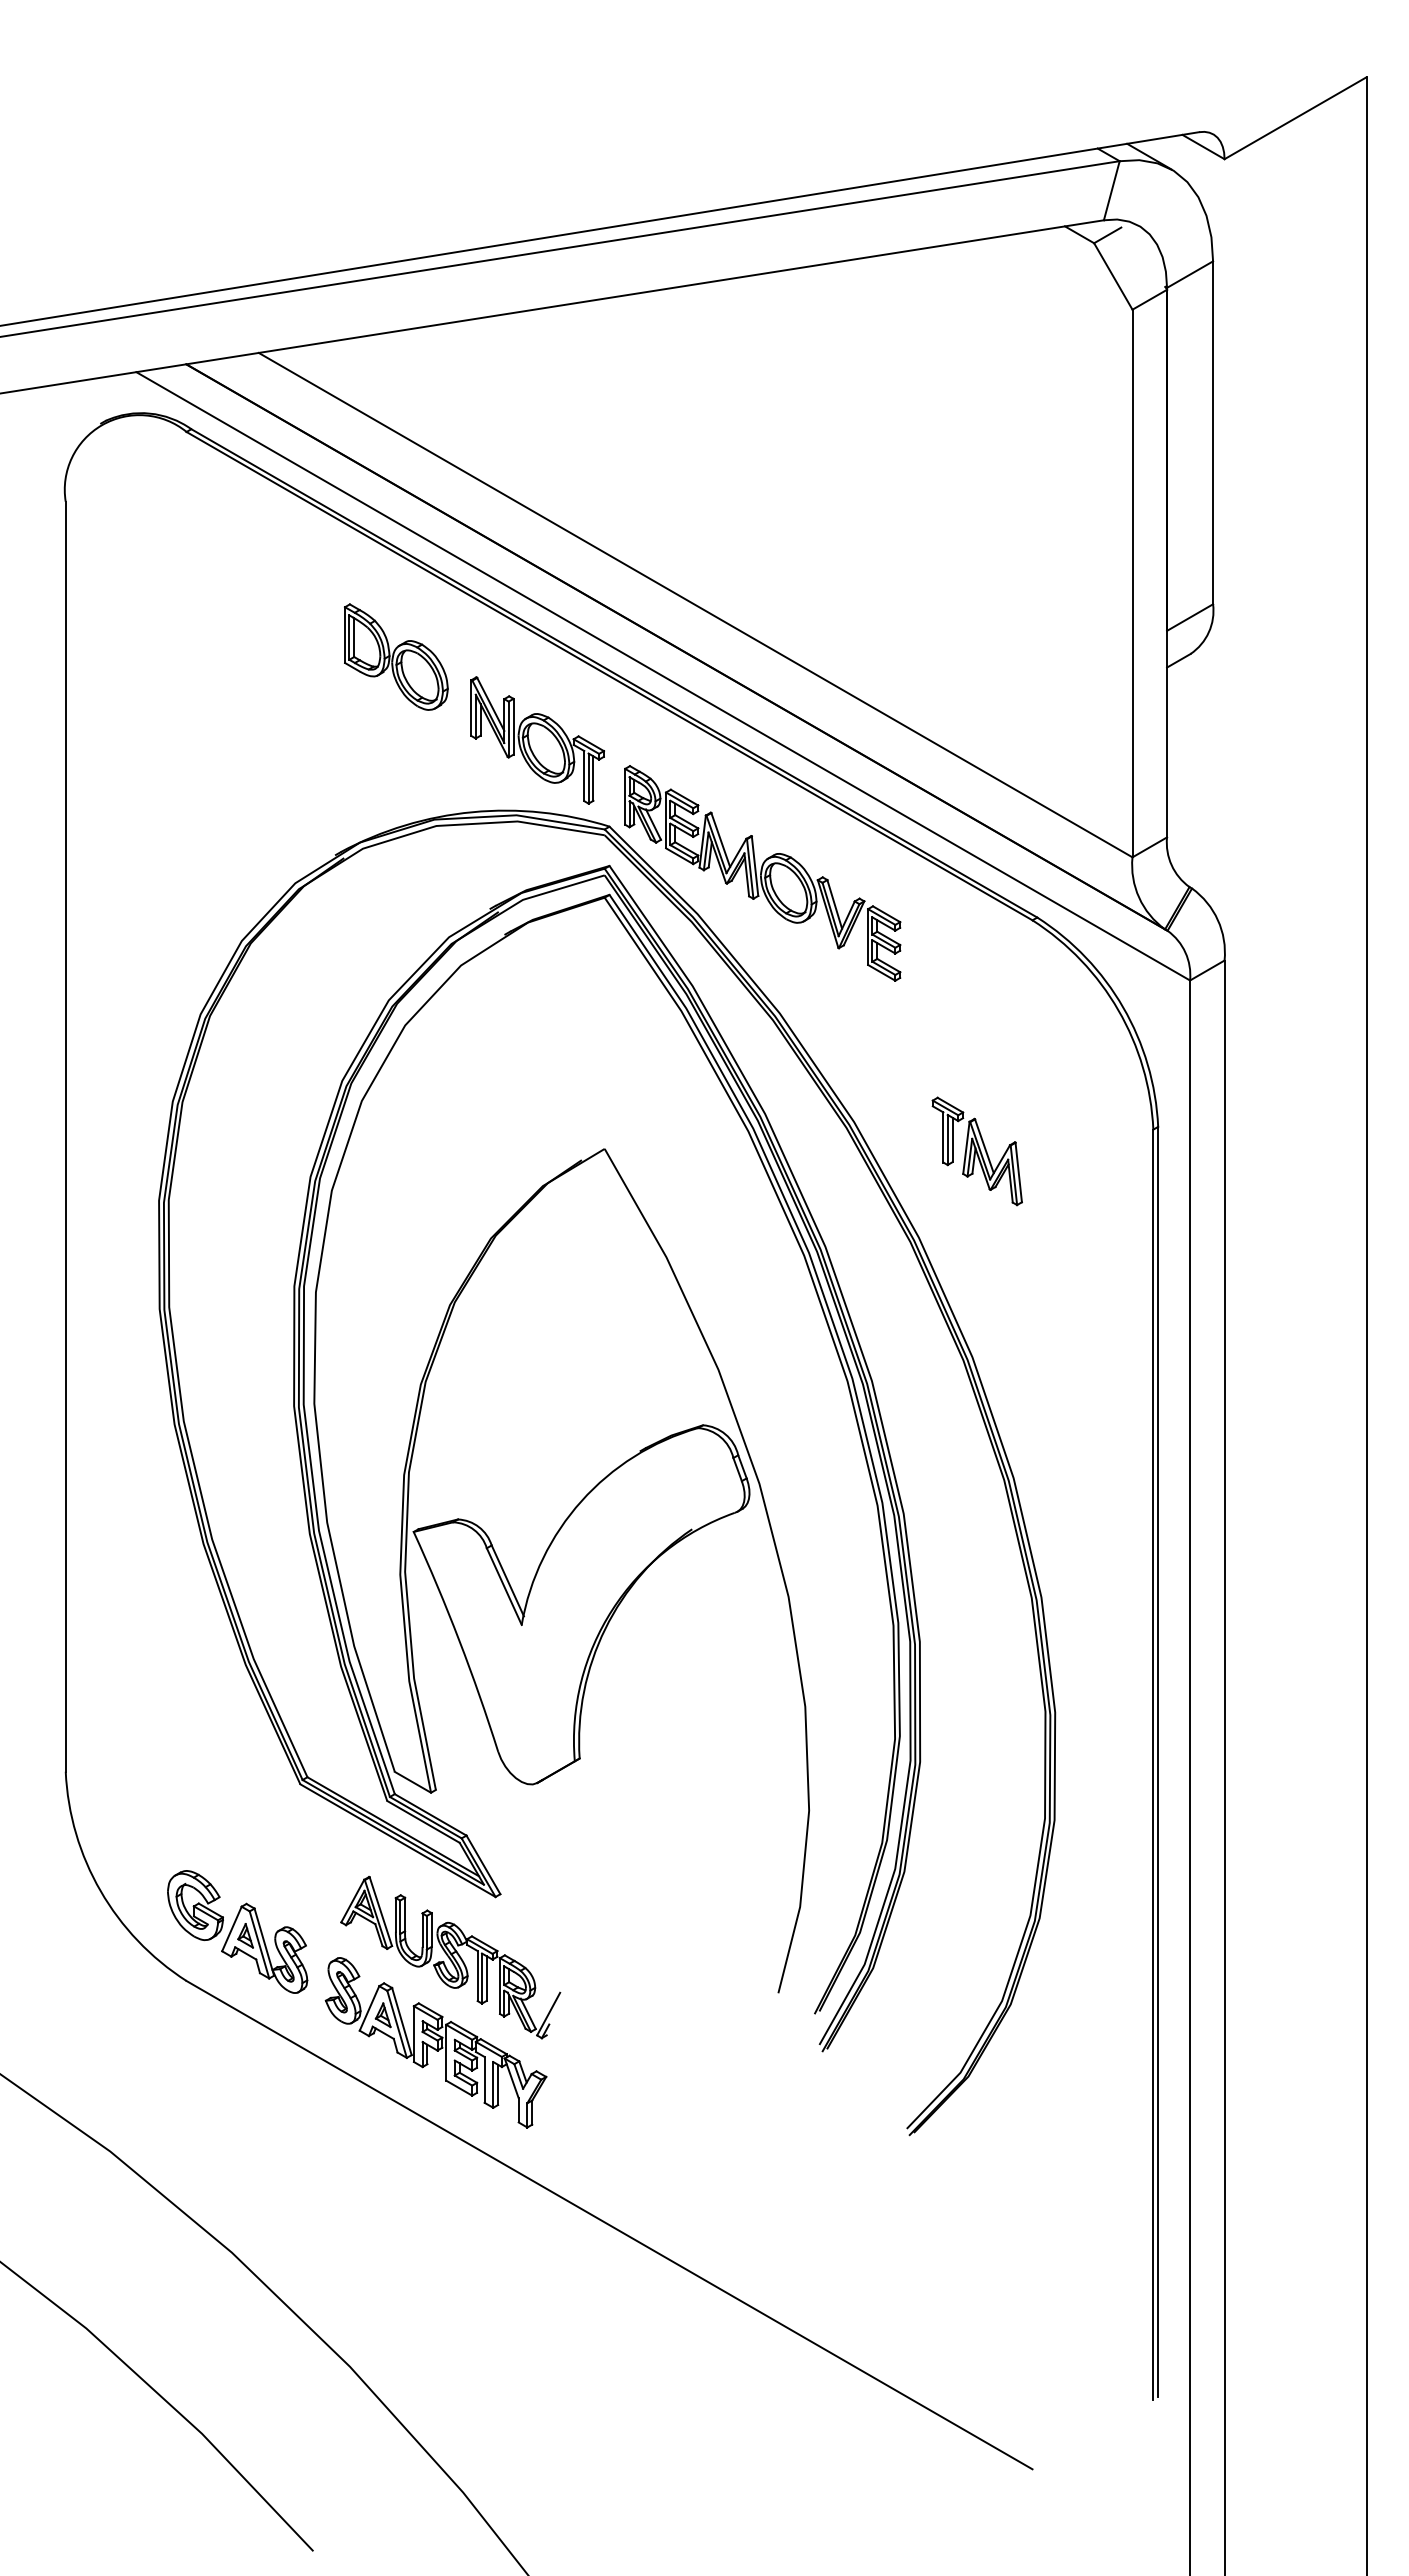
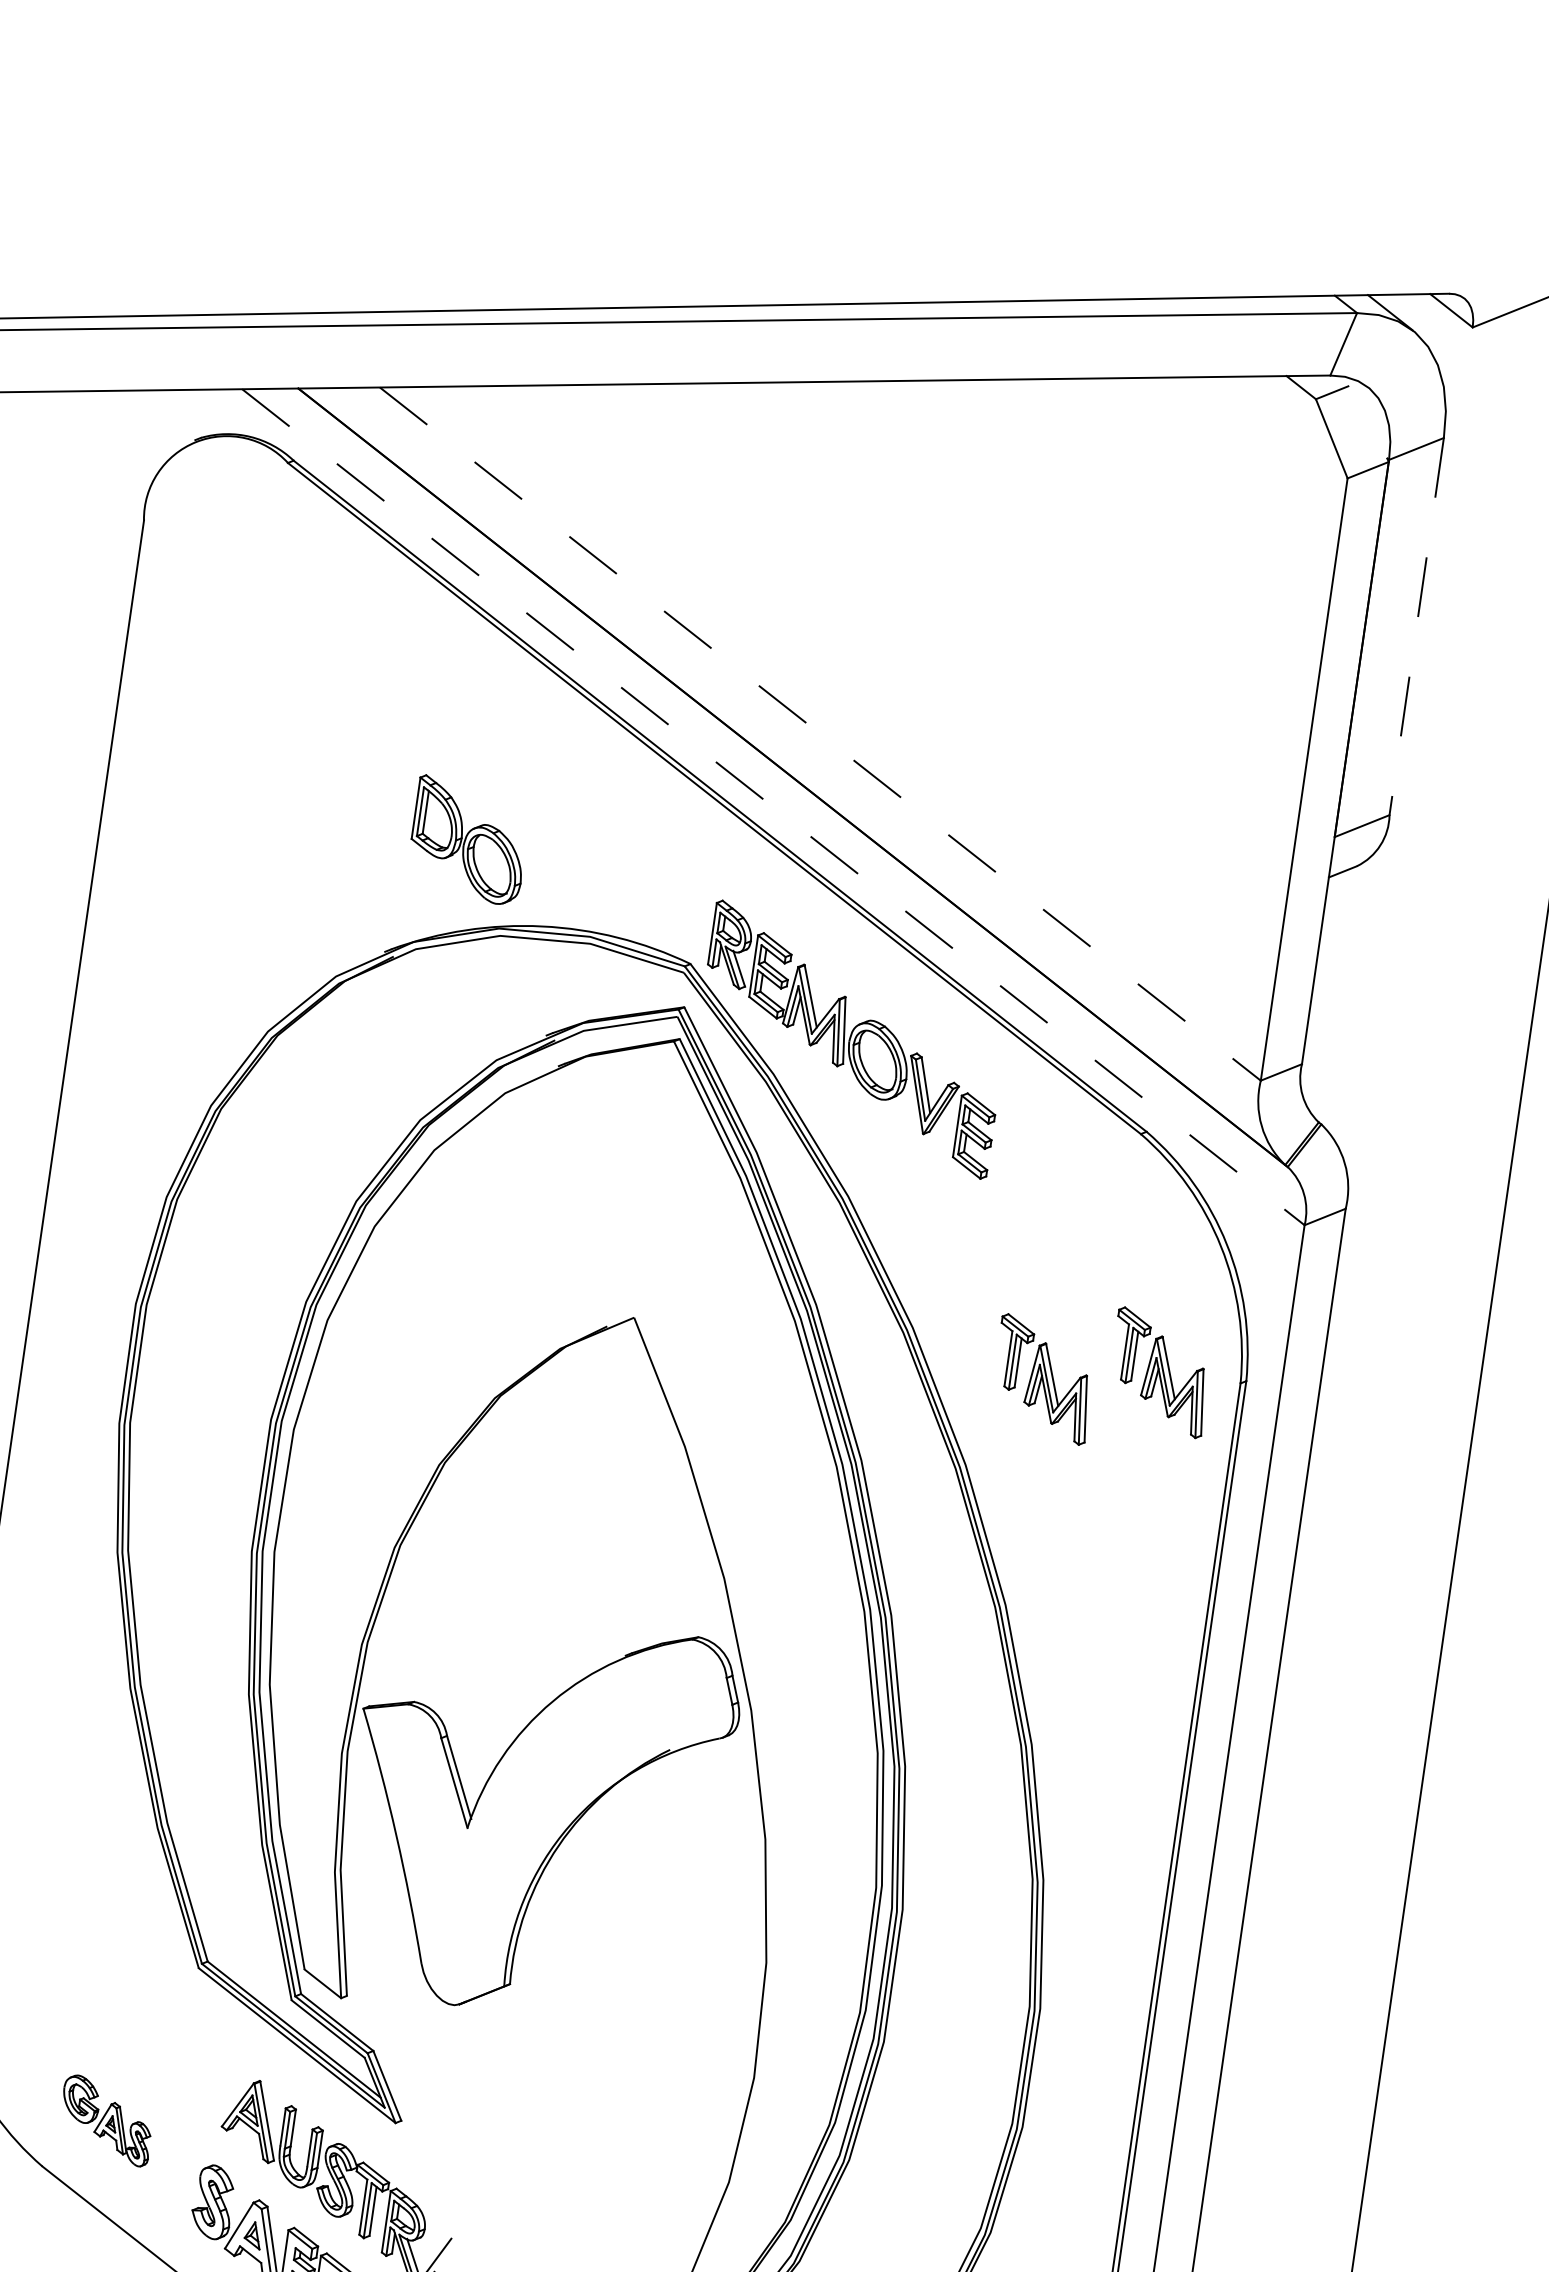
line: (1213, 433) -> (1417, 627), solid -> dashed
line: (696, 605) -> (821, 734), solid -> dashed
part: (396, 656) -> (469, 839), moved
line: (663, 676) -> (773, 807), solid -> dashed
part: (537, 740) -> (624, 857), removed
part: (1079, 1130) -> (1159, 1372), added
part: (237, 1931) -> (106, 2120), size x0.6

